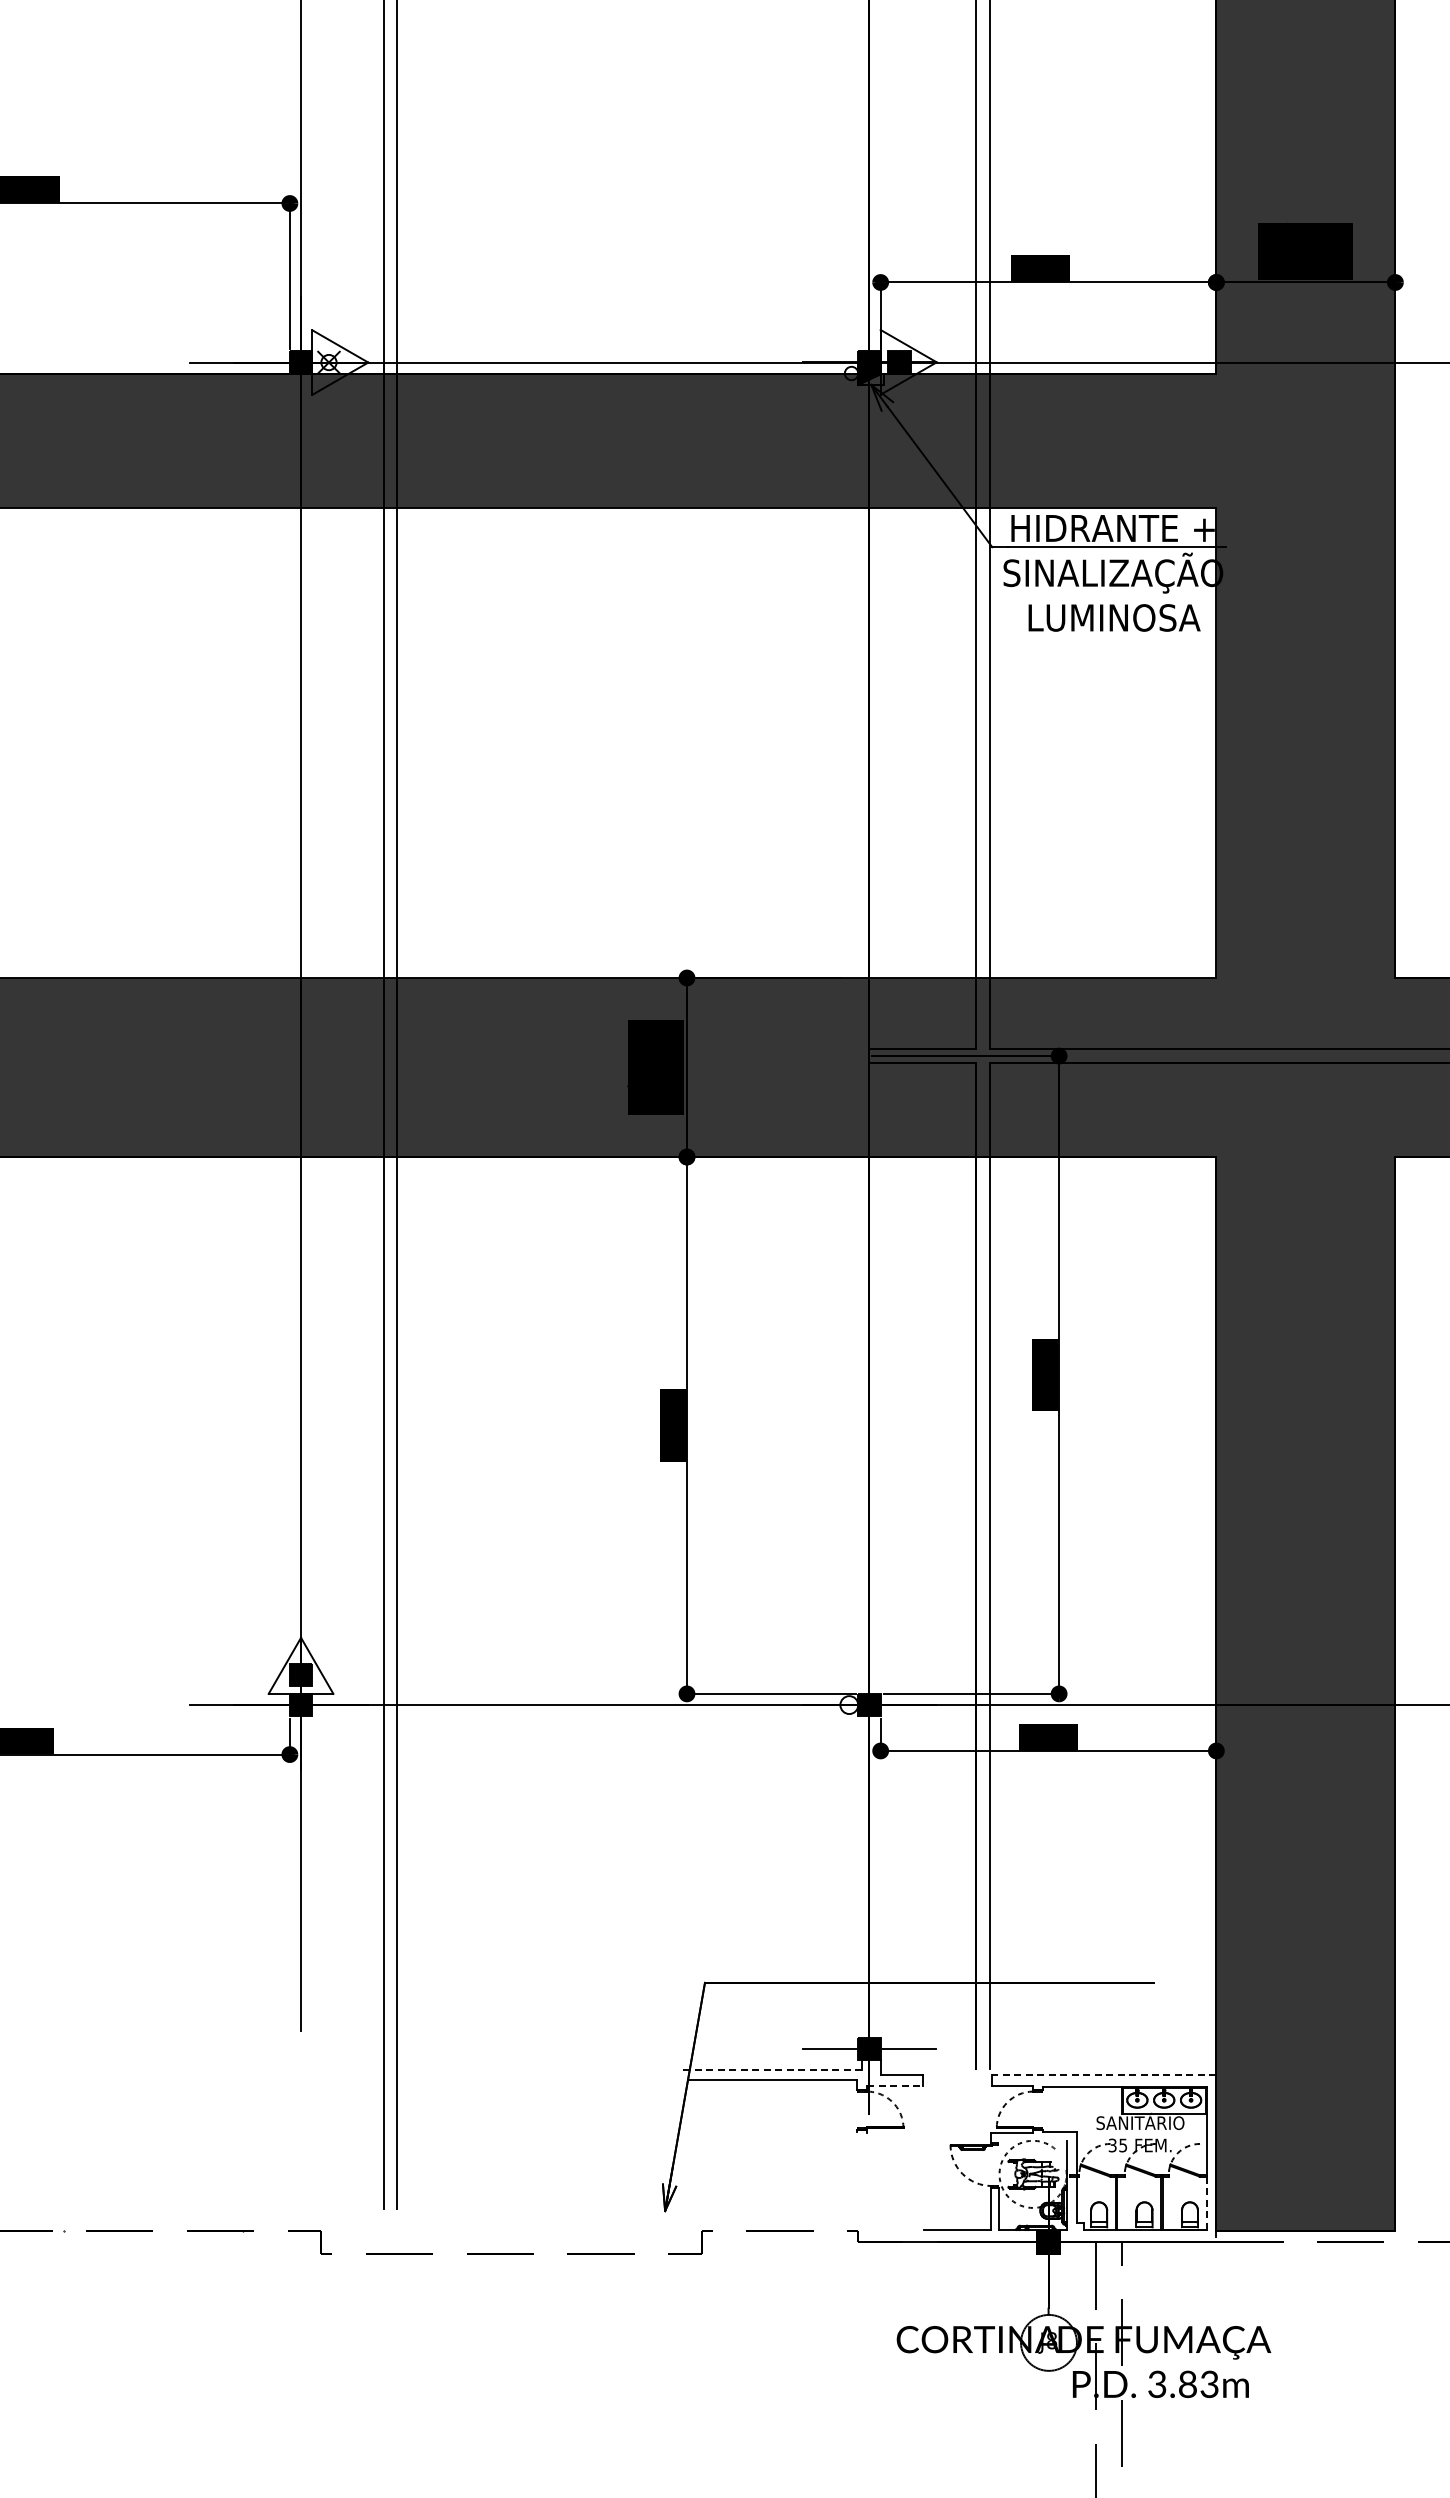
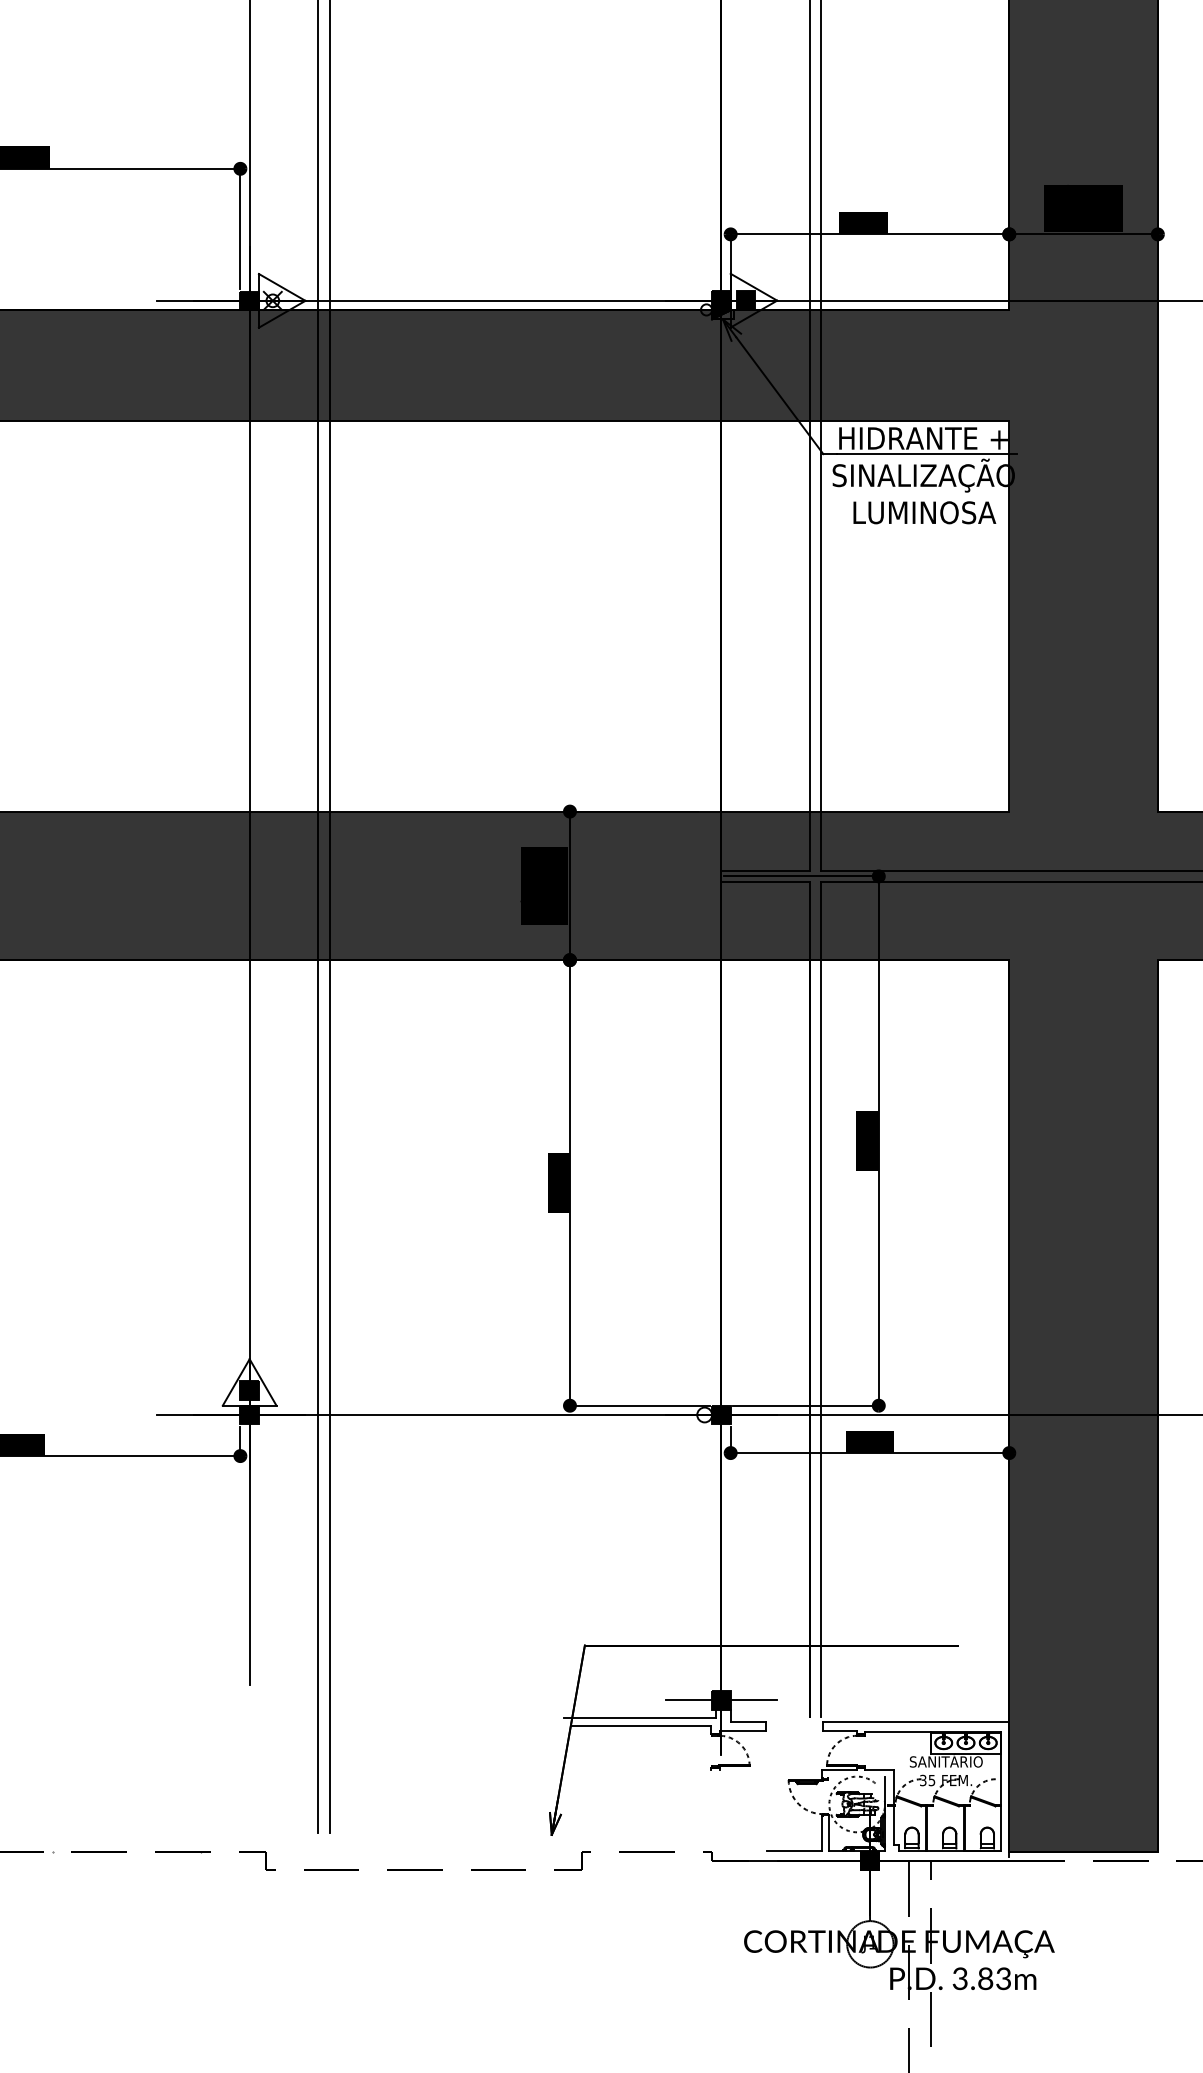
line: (770, 2069) -> (639, 1717), dashed -> solid
line: (1103, 2074) -> (915, 1721), dashed -> solid
line: (895, 2086) -> (742, 1731), dashed -> solid
line: (1206, 2203) -> (1001, 1828), dashed -> solid
text: (1052, 2340) -> (873, 1942), J8 -> J1

